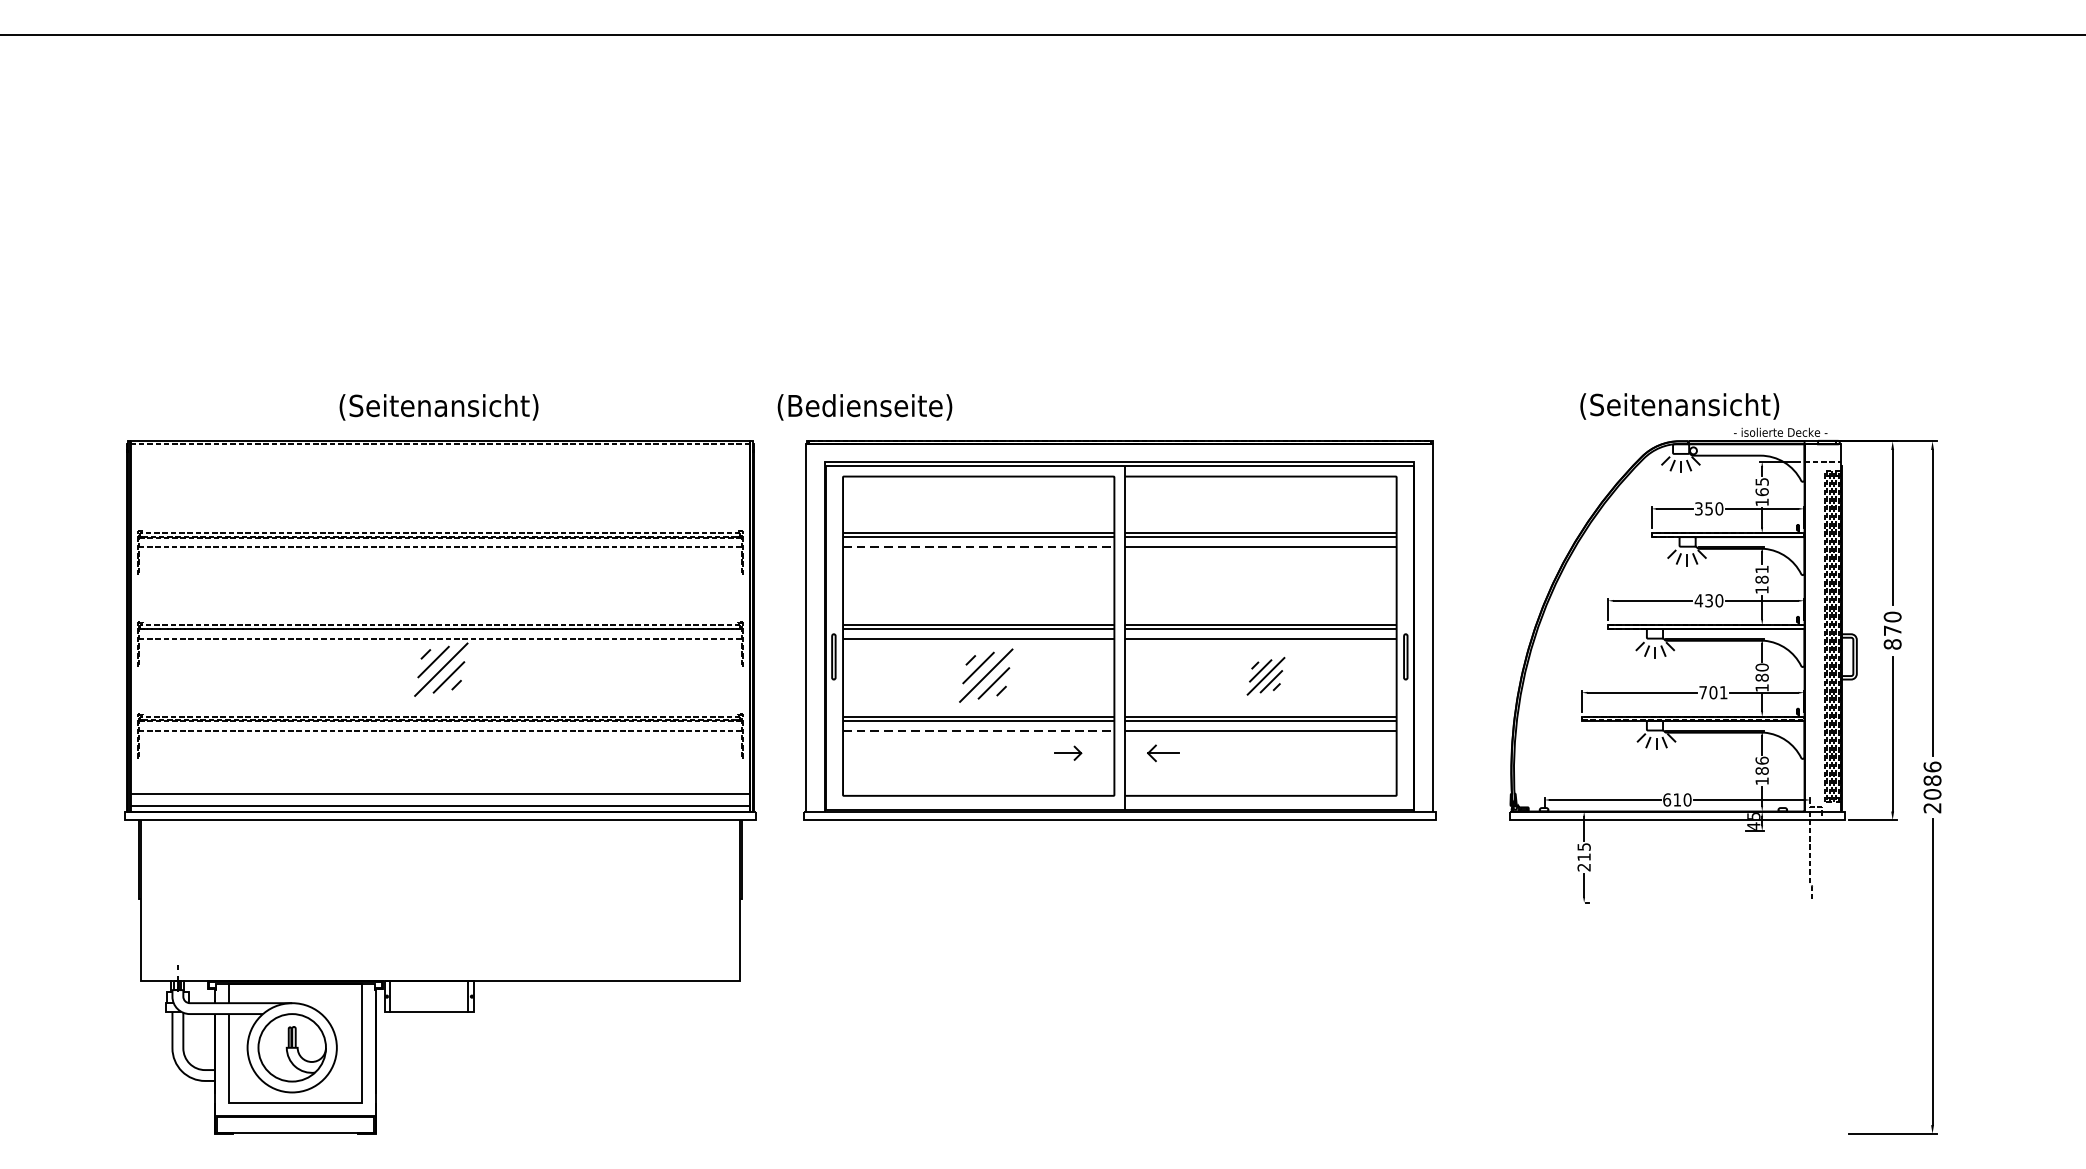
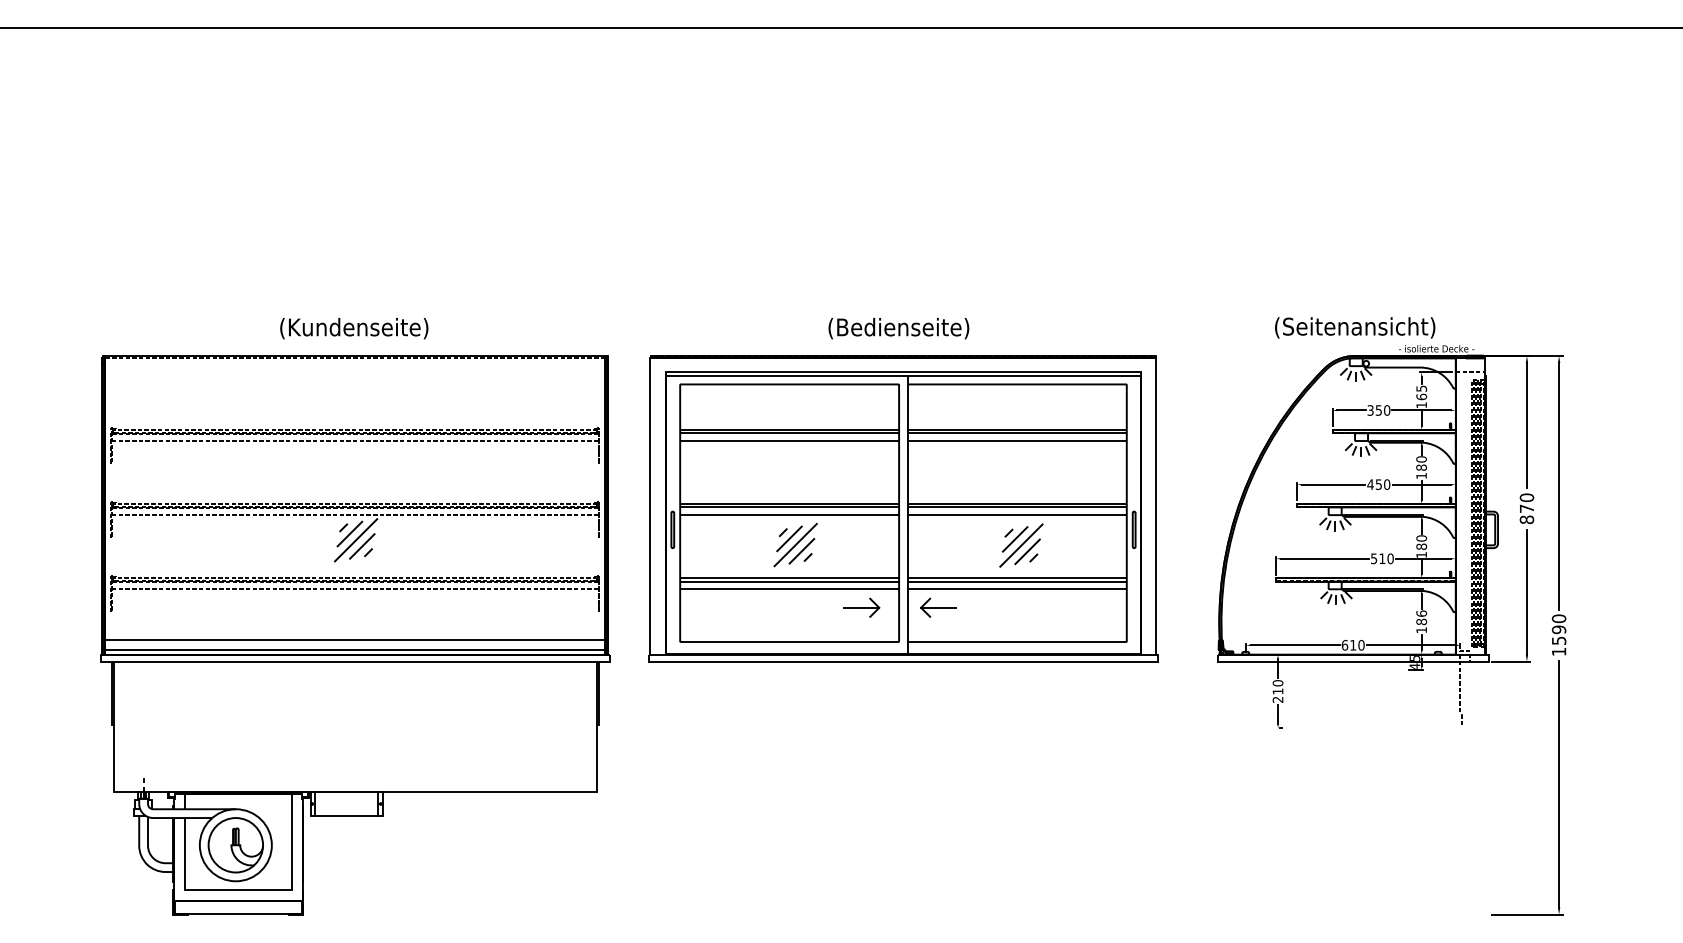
text: (439, 407) -> (354, 328), (Seitenansicht) -> (Kundenseite)
text: (864, 407) -> (898, 328), moved
line: (979, 547) -> (790, 441), dashed -> solid
text: (1761, 569) -> (1421, 459), 181 -> 180
text: (1708, 599) -> (1378, 483), 430 -> 450
part: (1266, 676) -> (1021, 545), size x1.43
text: (1713, 692) -> (1382, 558), 701 -> 510
line: (979, 730) -> (790, 589), dashed -> solid
part: (1067, 753) -> (861, 607), size x1.67
part: (1163, 753) -> (938, 607), size x1.43
text: (1931, 787) -> (1558, 635), 2086 -> 1590
text: (1583, 847) -> (1277, 683), 215 -> 210

